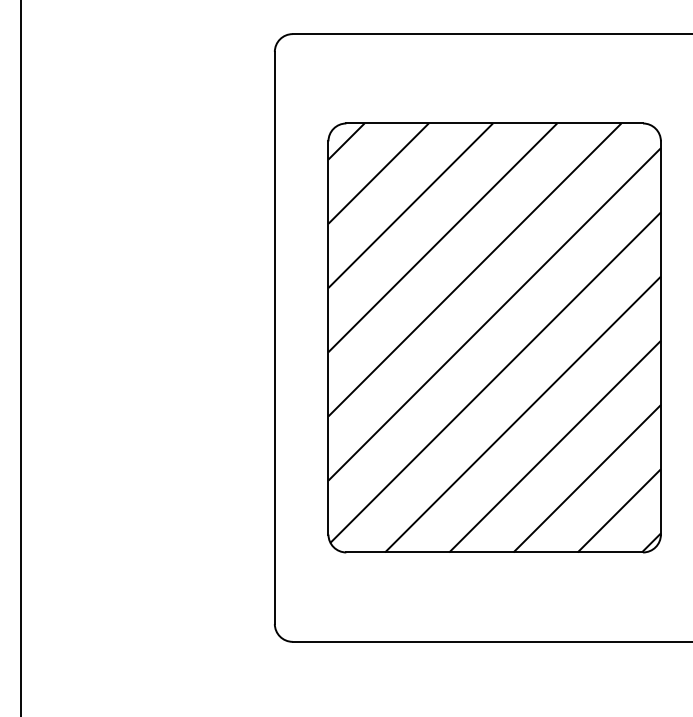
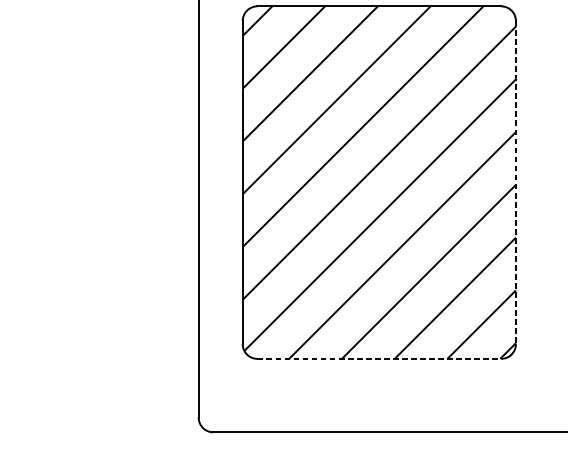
line: (660, 337) -> (515, 182), solid -> dashed
line: (495, 552) -> (379, 358), solid -> dashed

